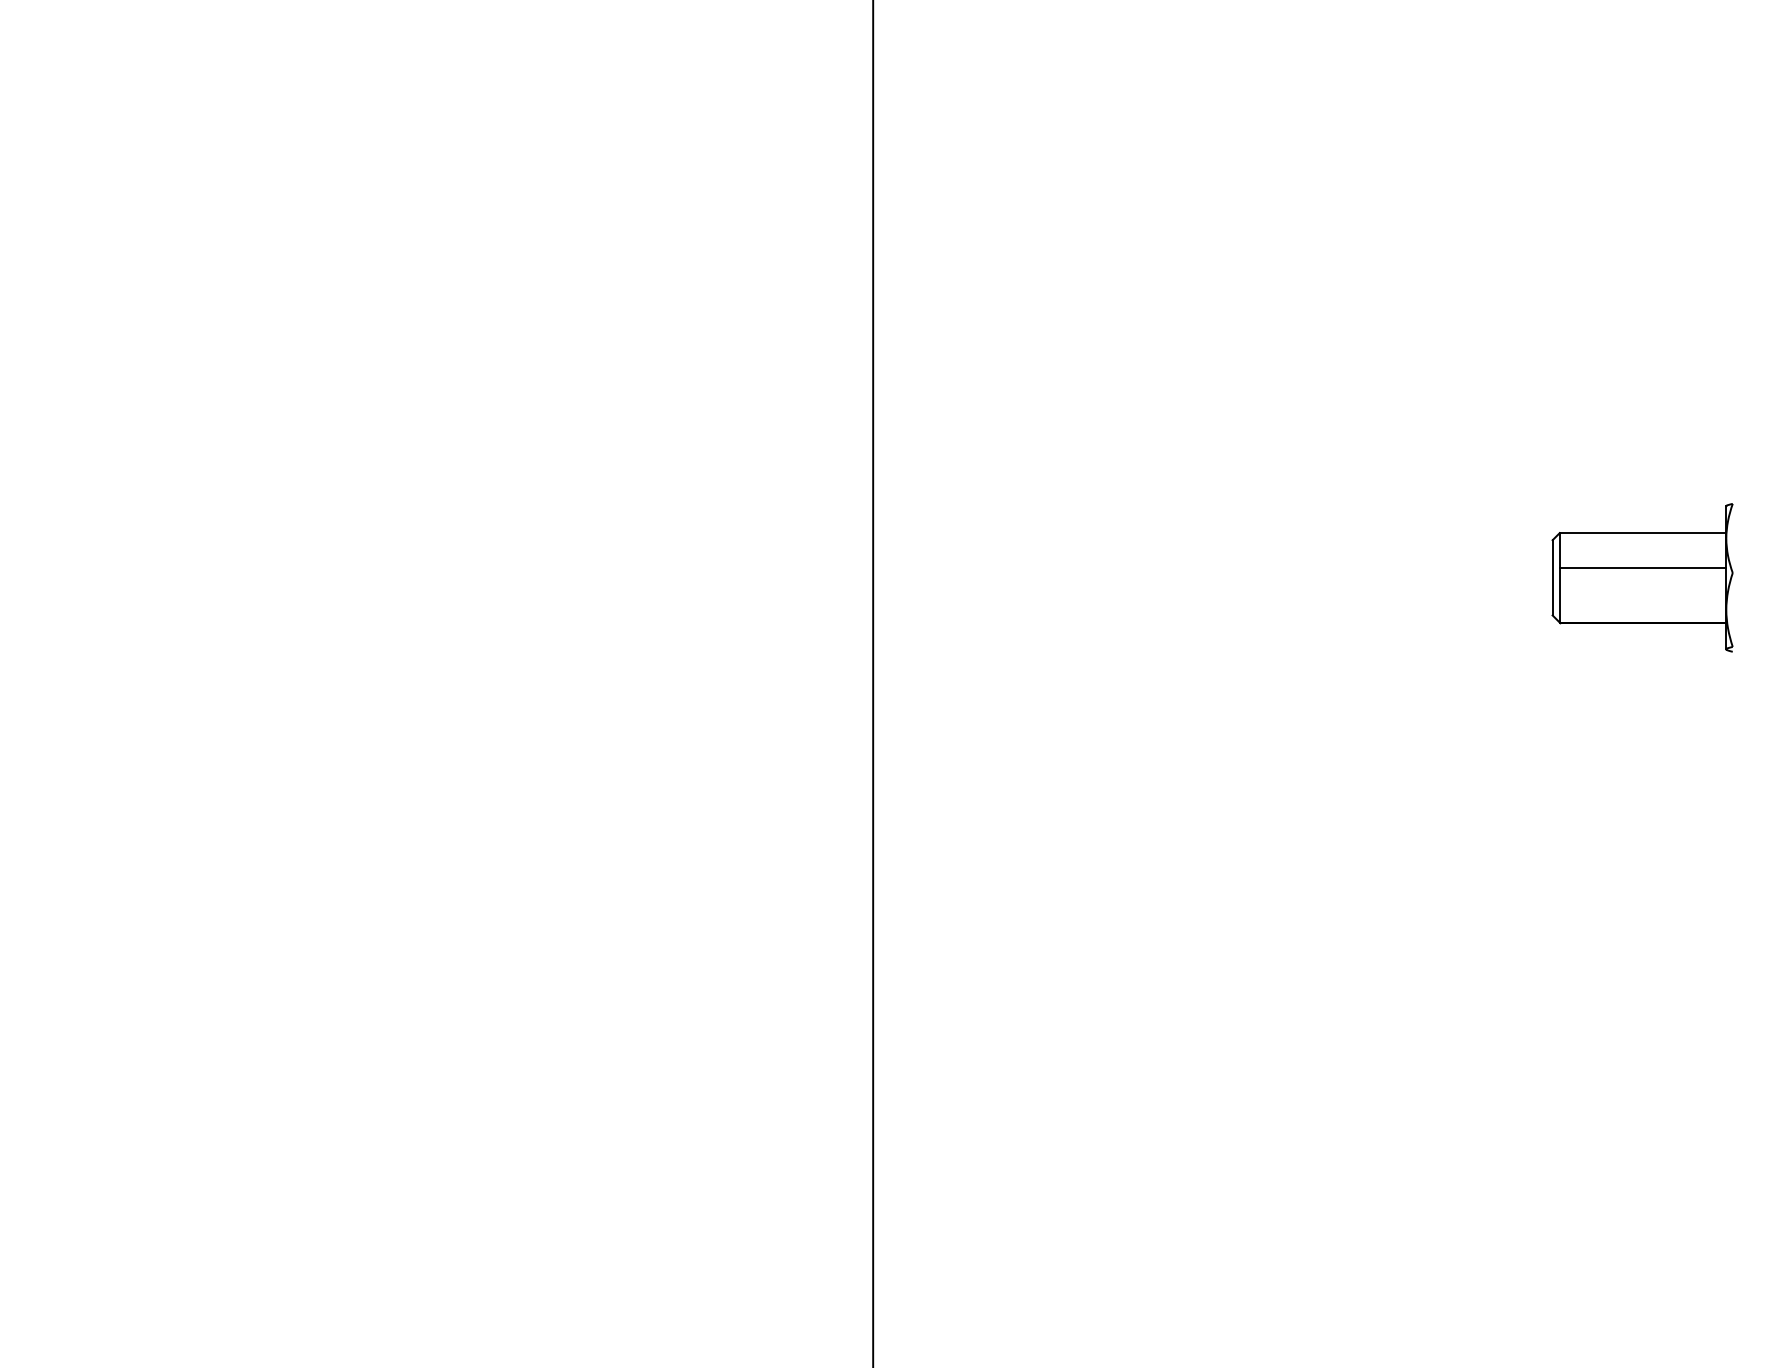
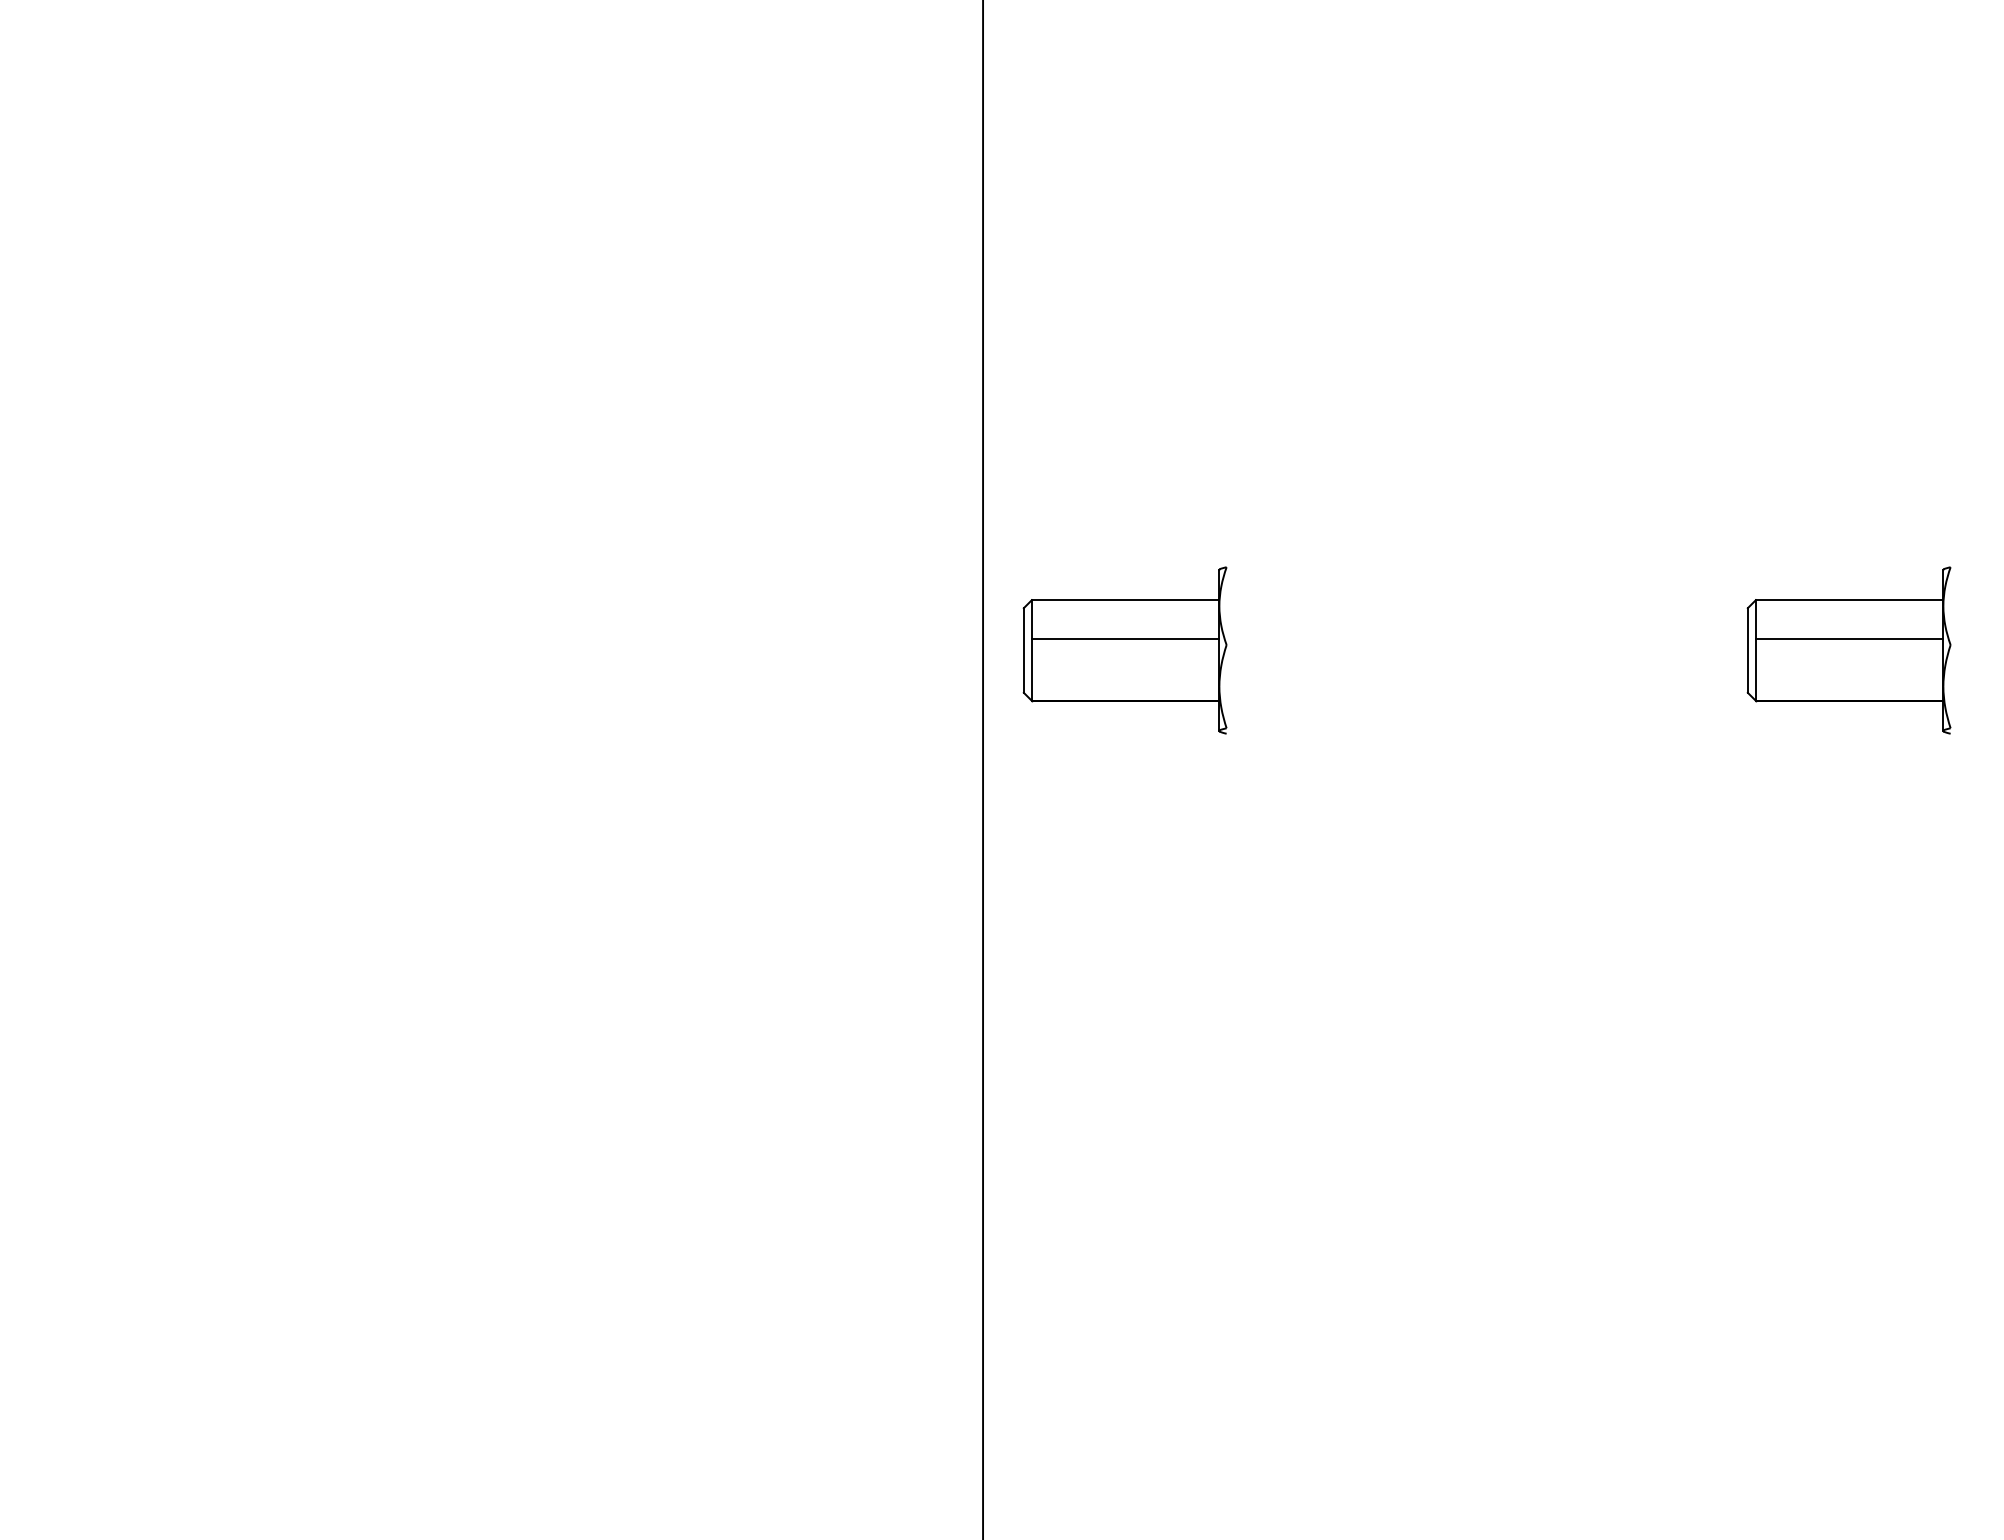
part: (998, 577) -> (1124, 650), added

